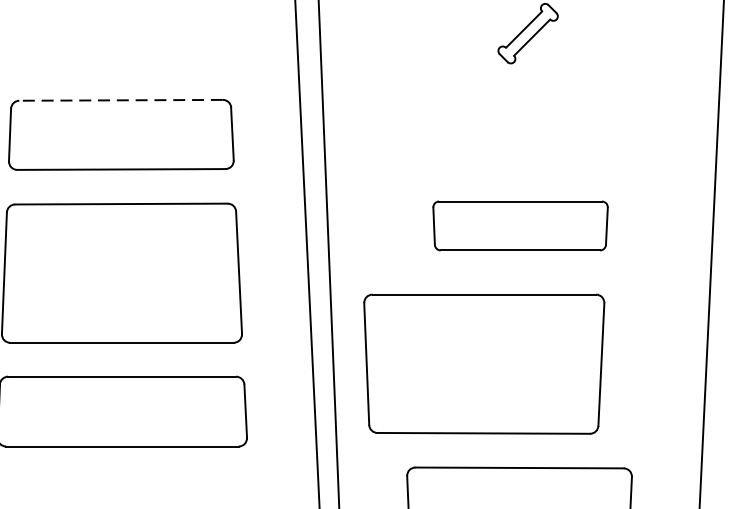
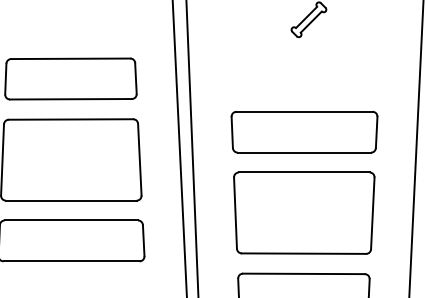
line: (120, 99) -> (70, 58), dashed -> solid
part: (520, 226) -> (304, 132), size x1.43
part: (484, 363) -> (304, 212), moved

